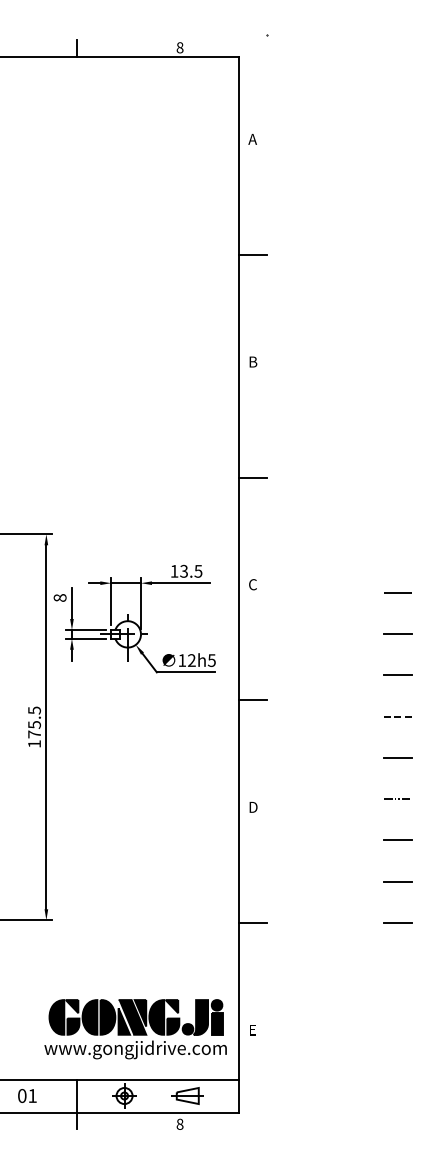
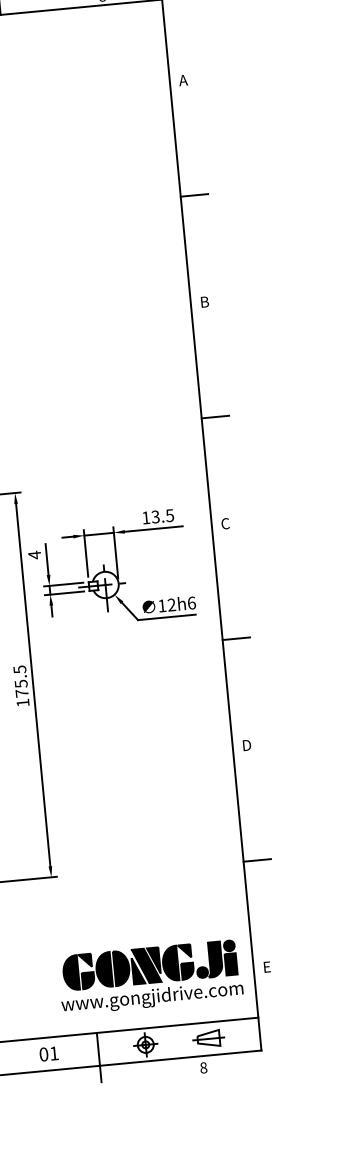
text: (59, 597) -> (34, 554), 8 -> 4
text: (211, 660) -> (191, 603), 12h5 -> 12h6

